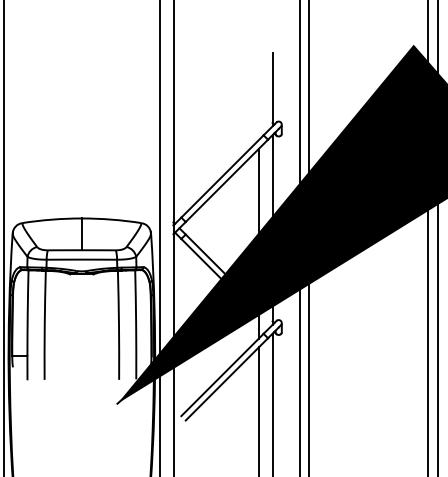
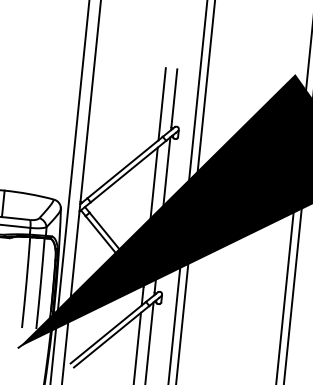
line: (258, 96) -> (161, 104), added

